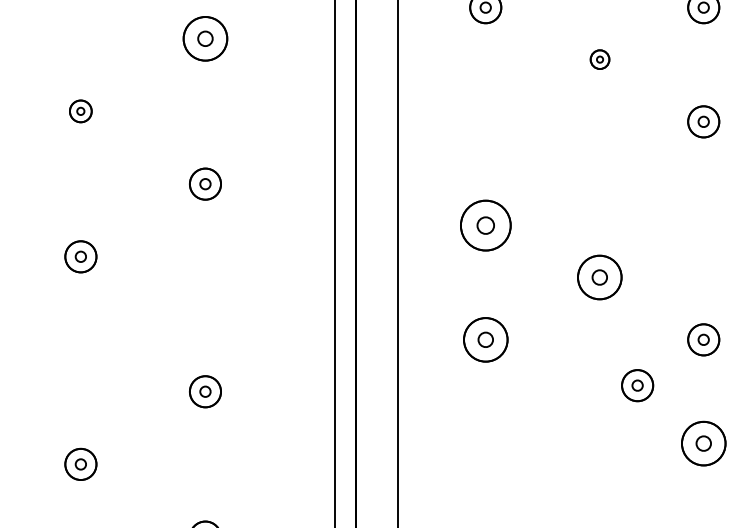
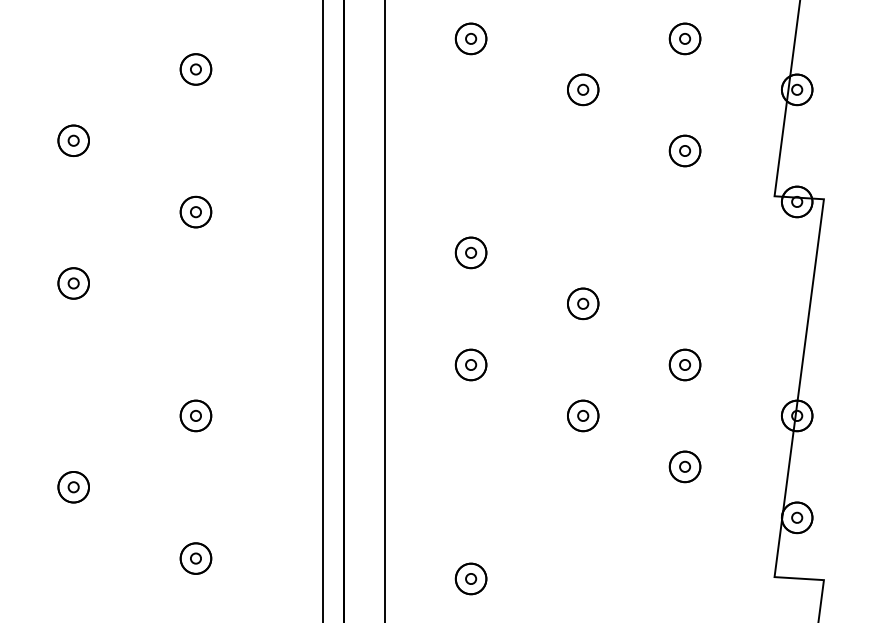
part: (204, 38) -> (195, 69), size x0.71
part: (600, 59) -> (583, 89), size x1.67
part: (80, 111) -> (73, 140), size x1.43
part: (485, 225) -> (470, 252), size x0.62
part: (600, 277) -> (583, 303), size x0.71
part: (485, 339) -> (470, 364), size x0.71
part: (637, 385) -> (583, 415), moved
part: (703, 443) -> (684, 466), size x0.71

